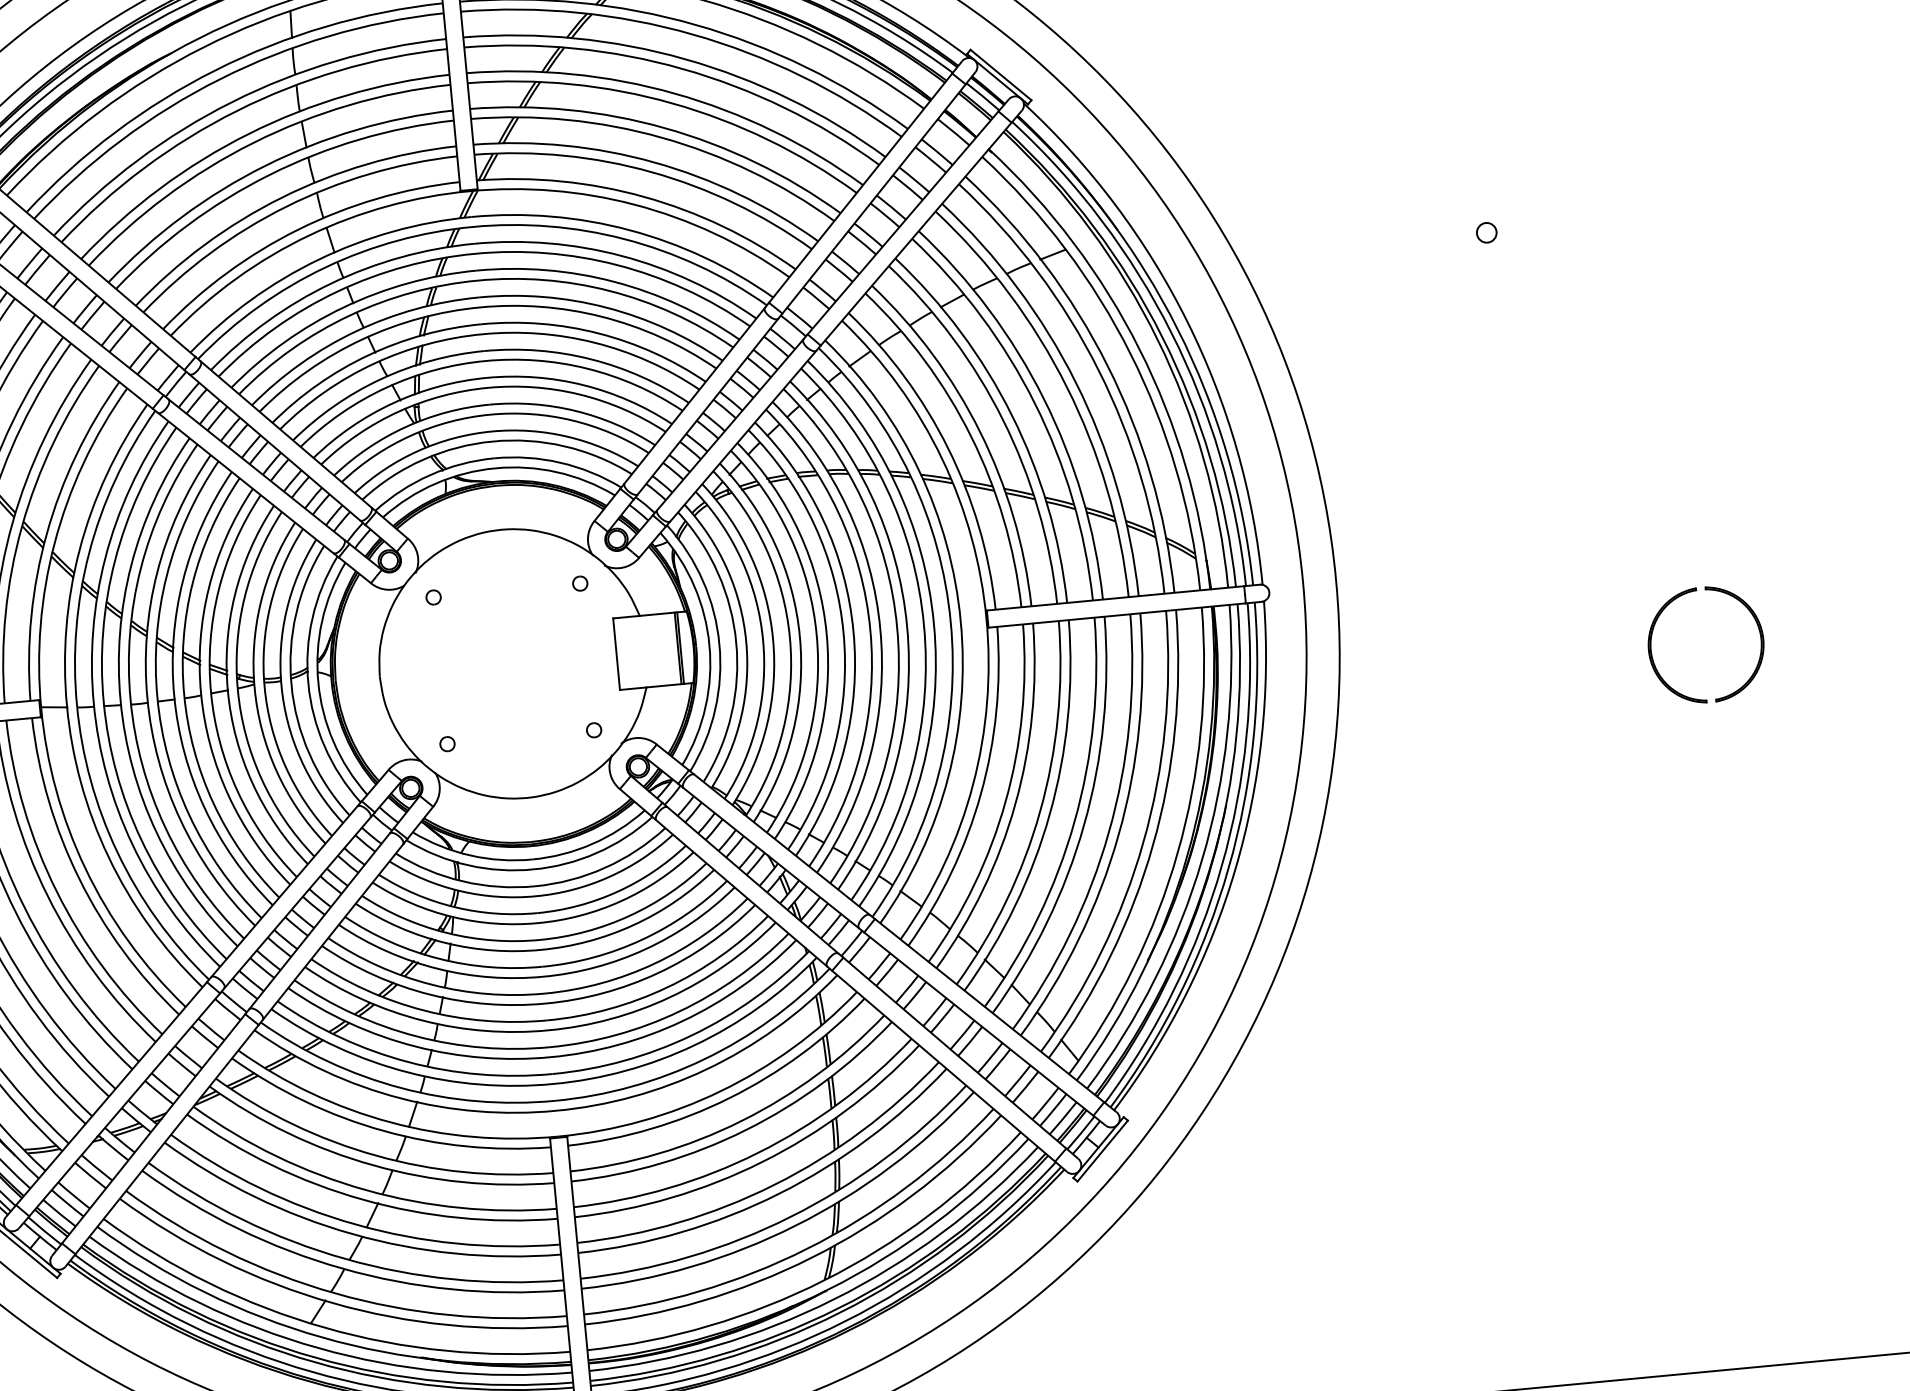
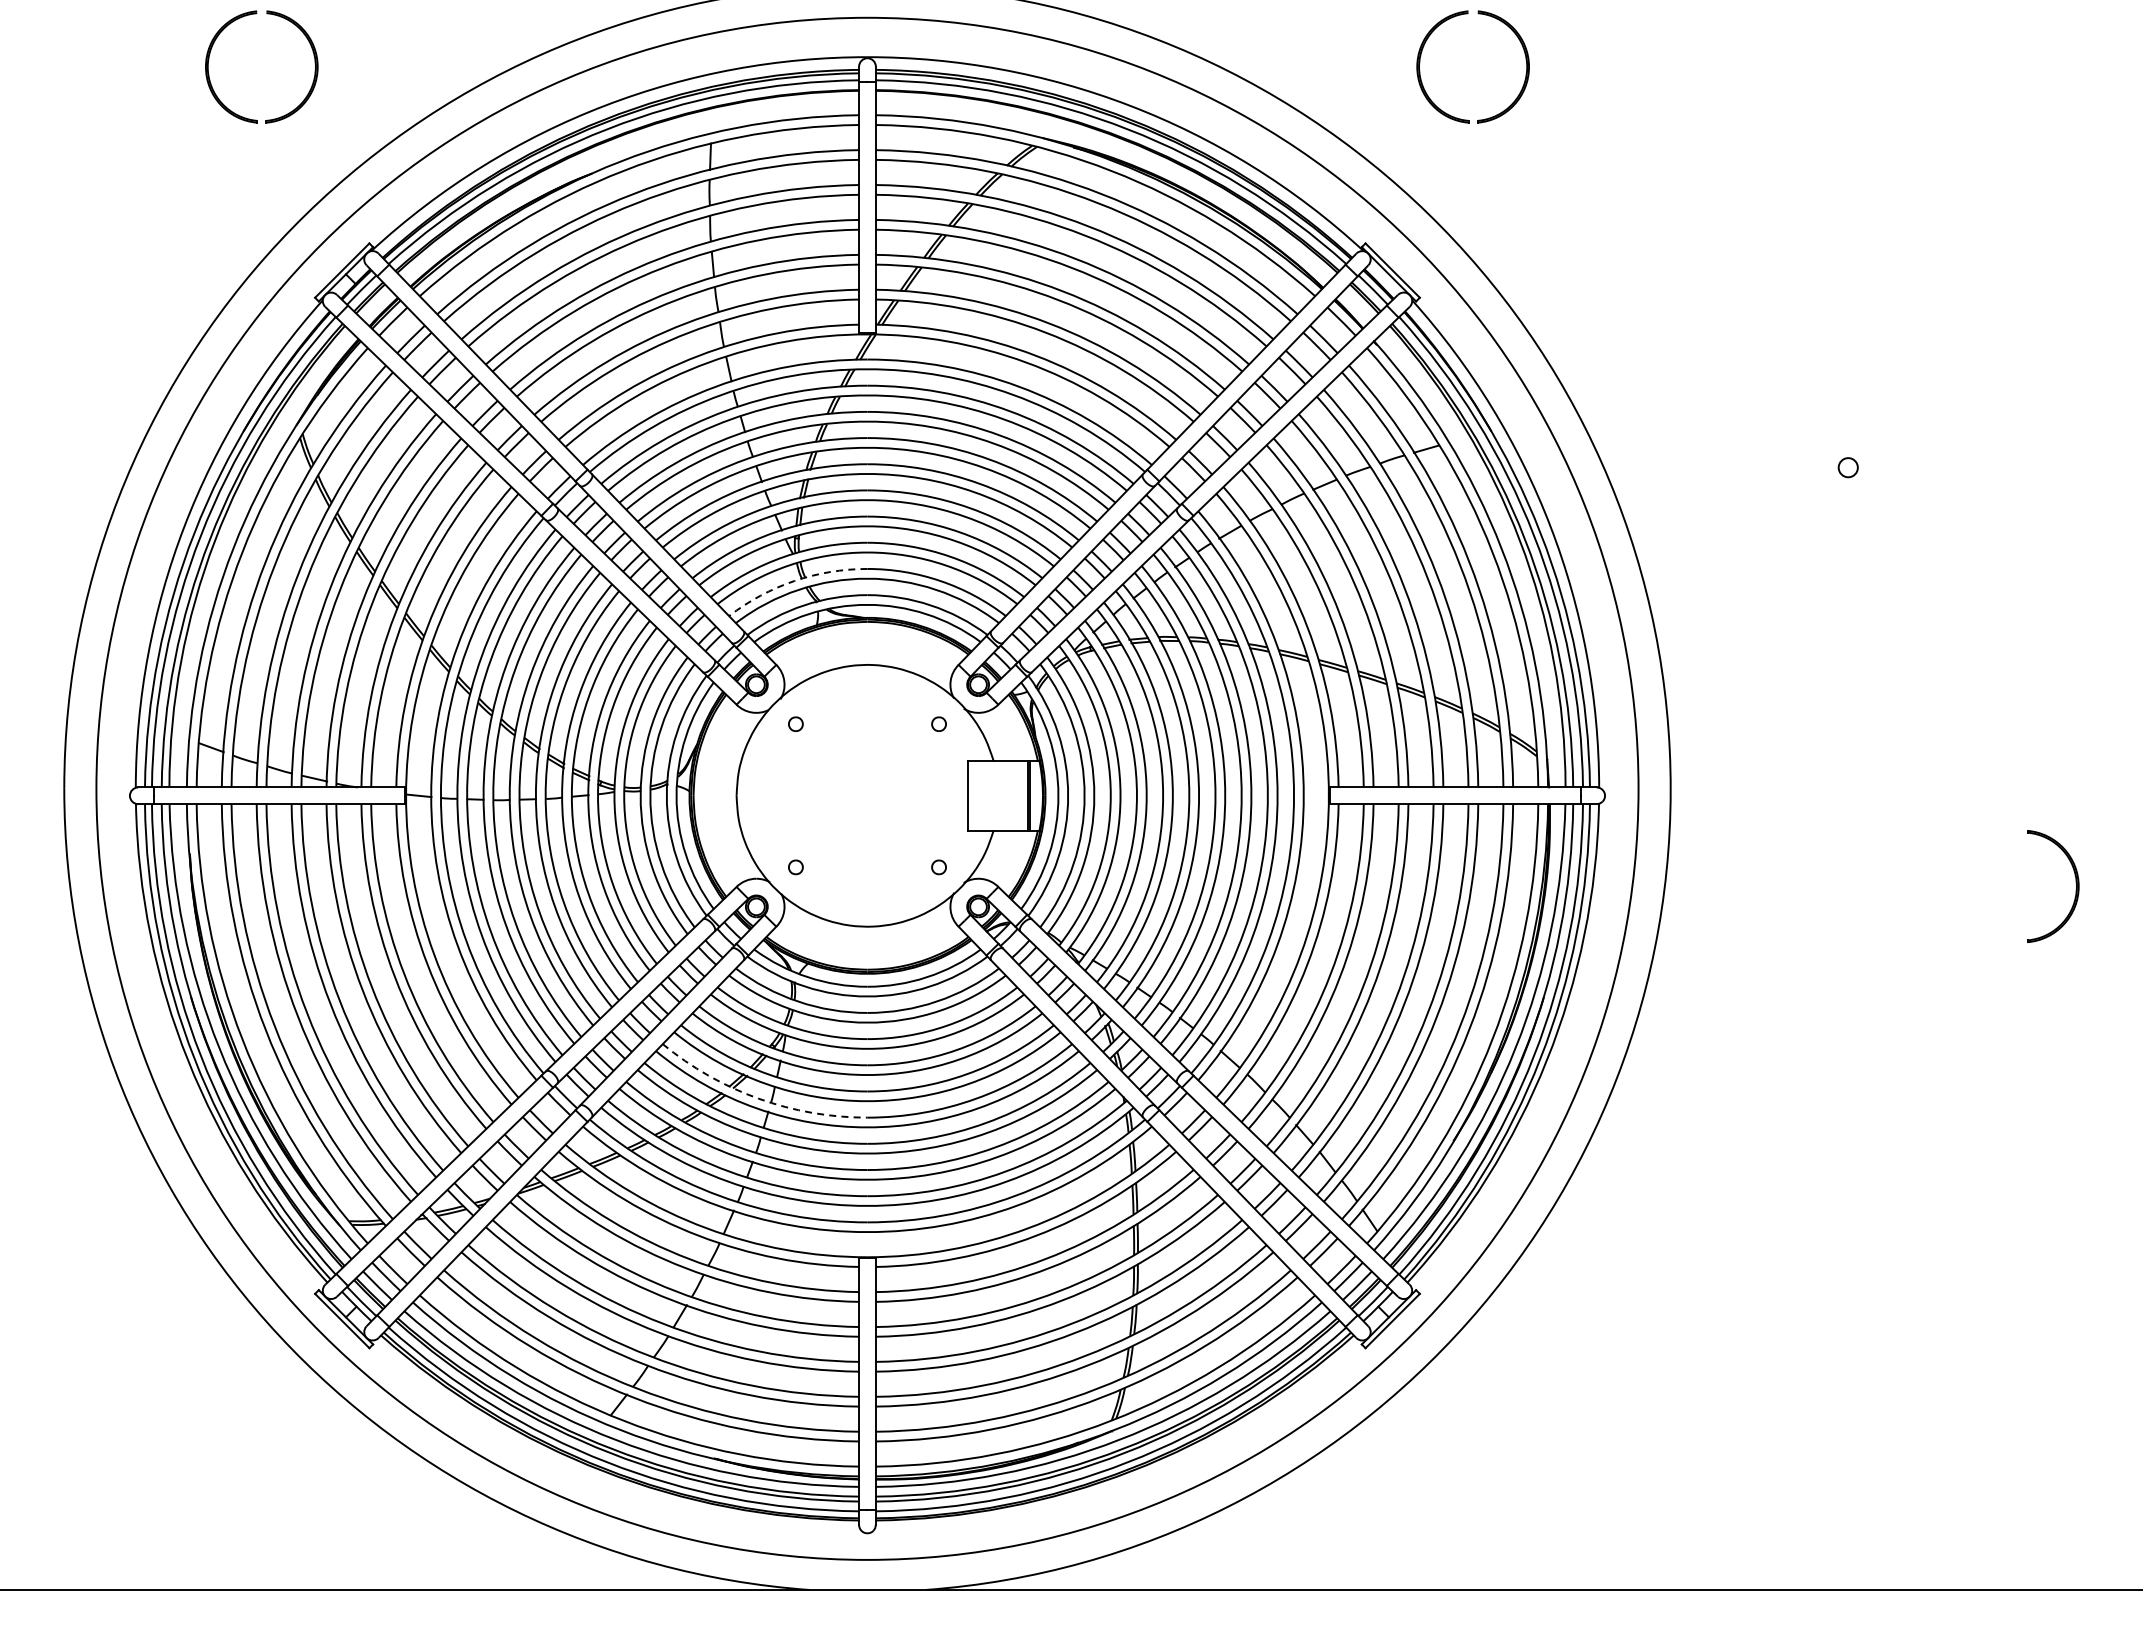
arc: (418, 451) -> (794, 581), solid -> dashed
part: (1651, 650) -> (1969, 886), removed
arc: (431, 984) -> (758, 1098), solid -> dashed

